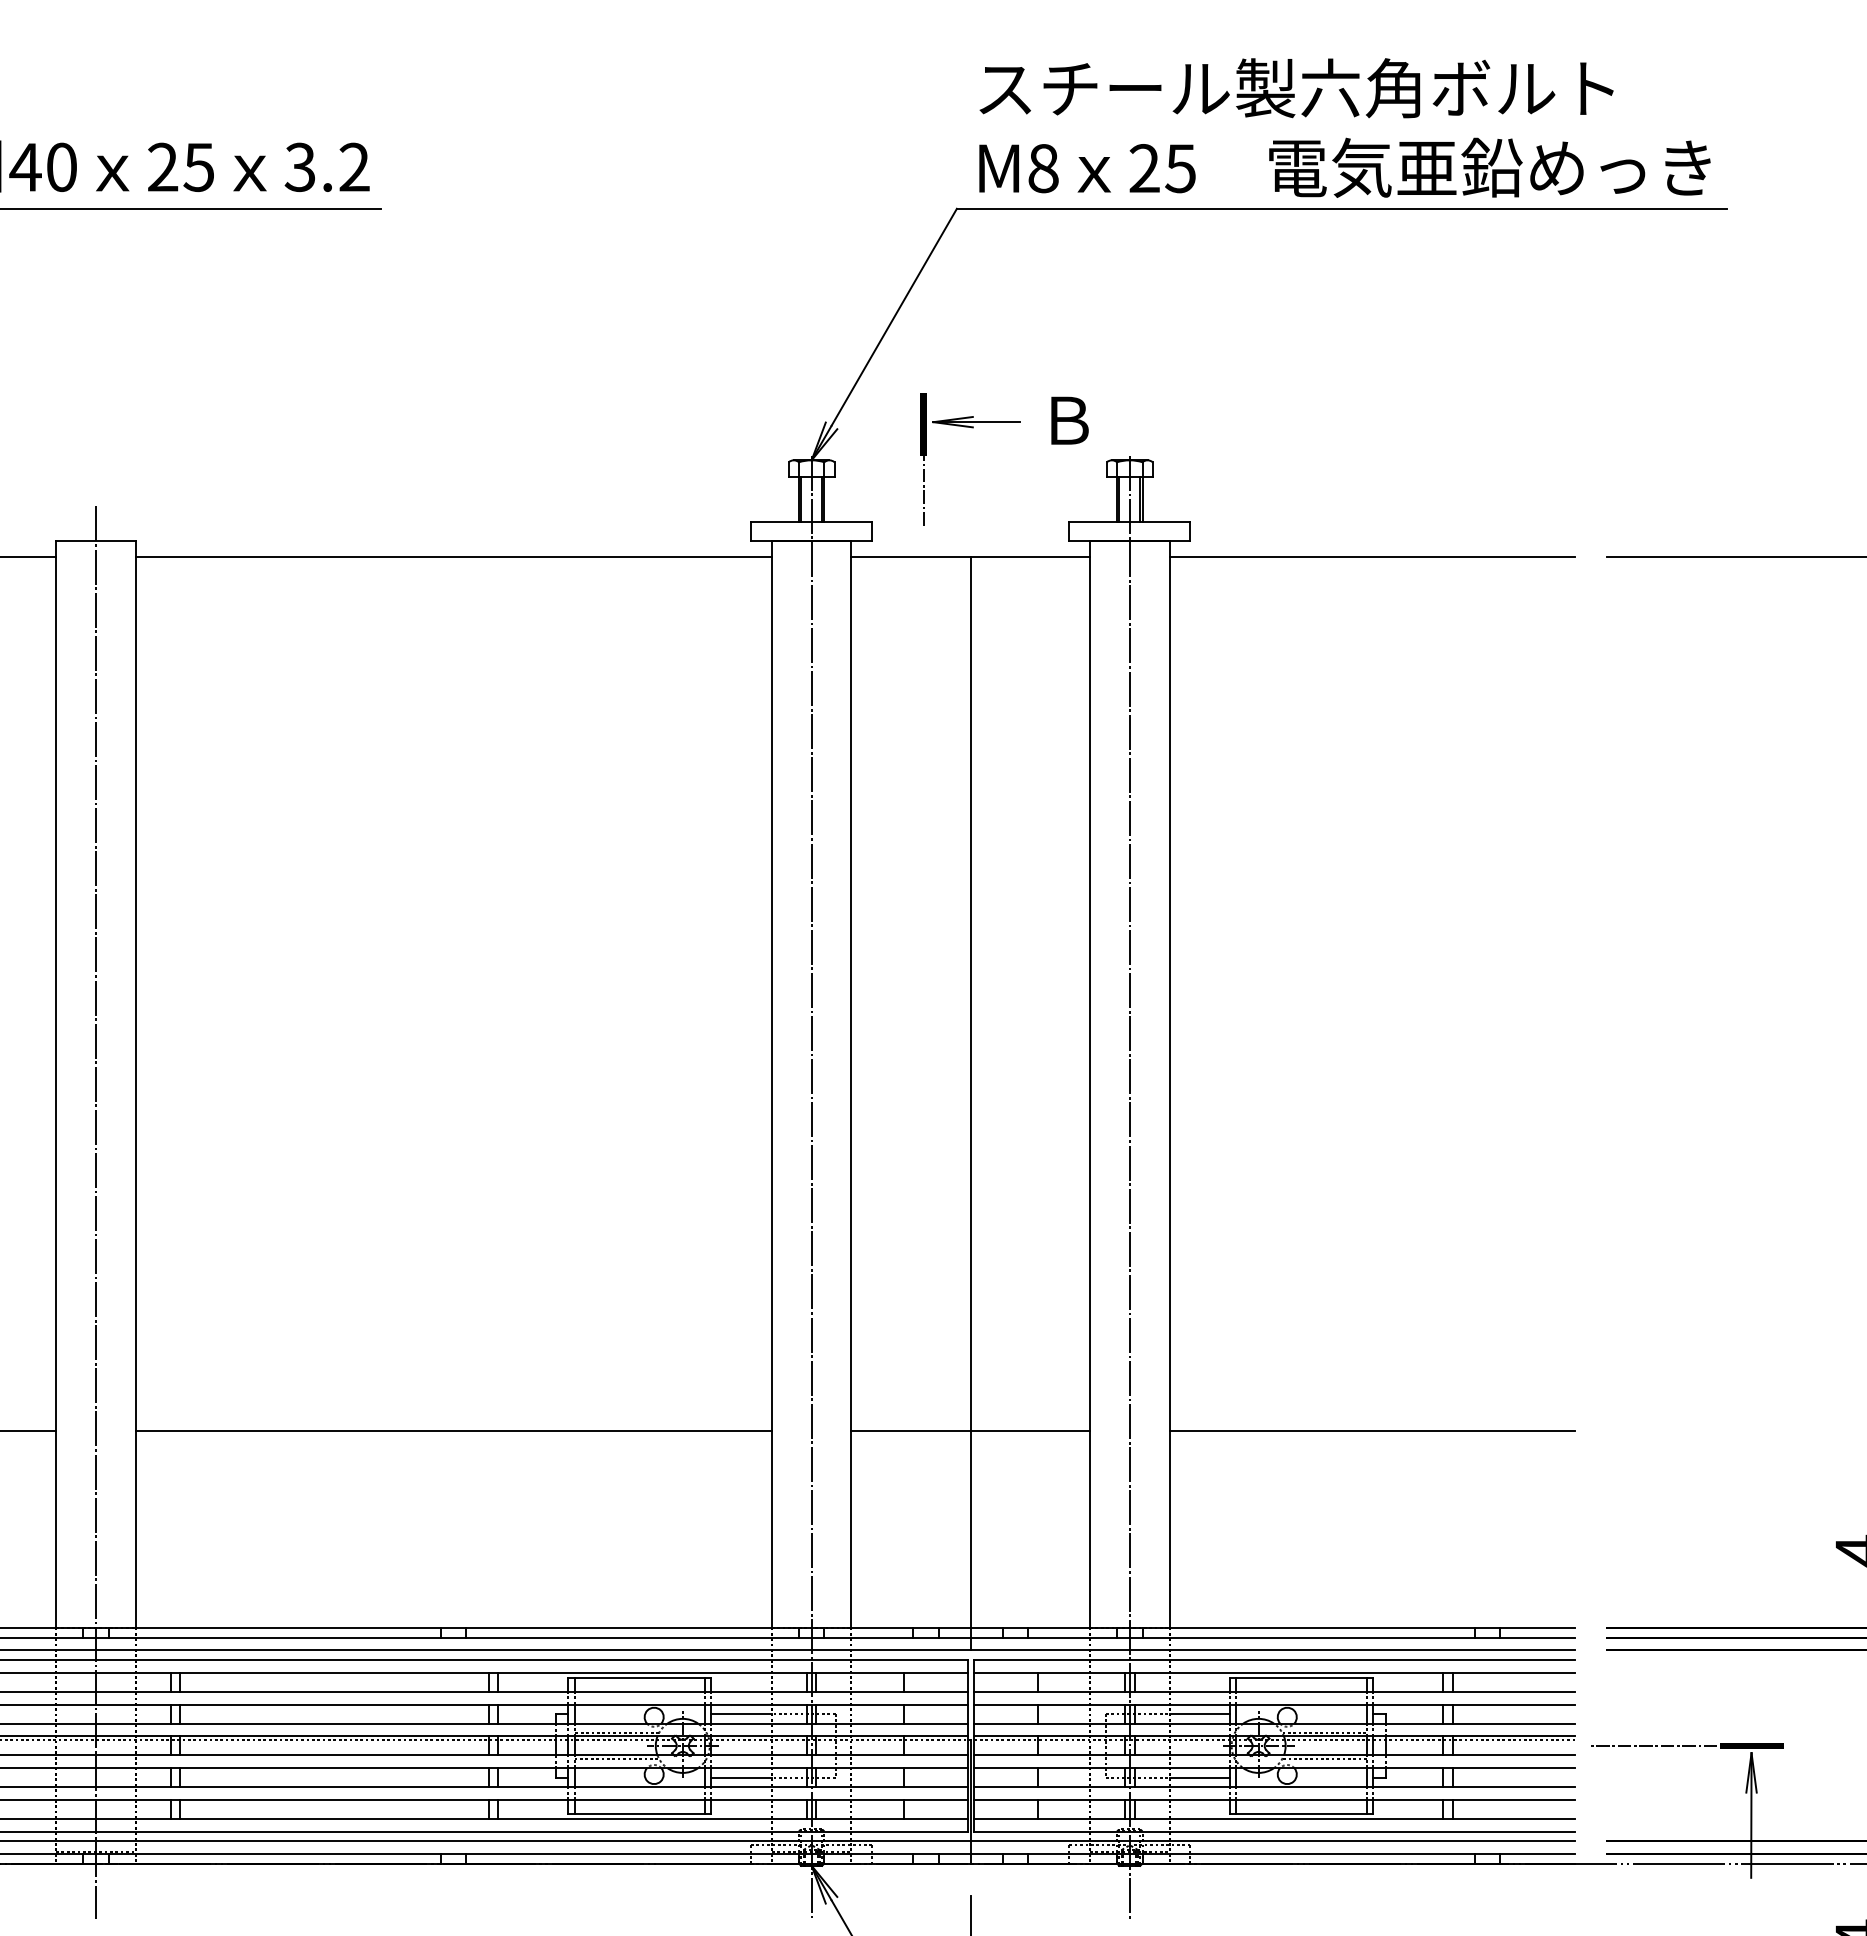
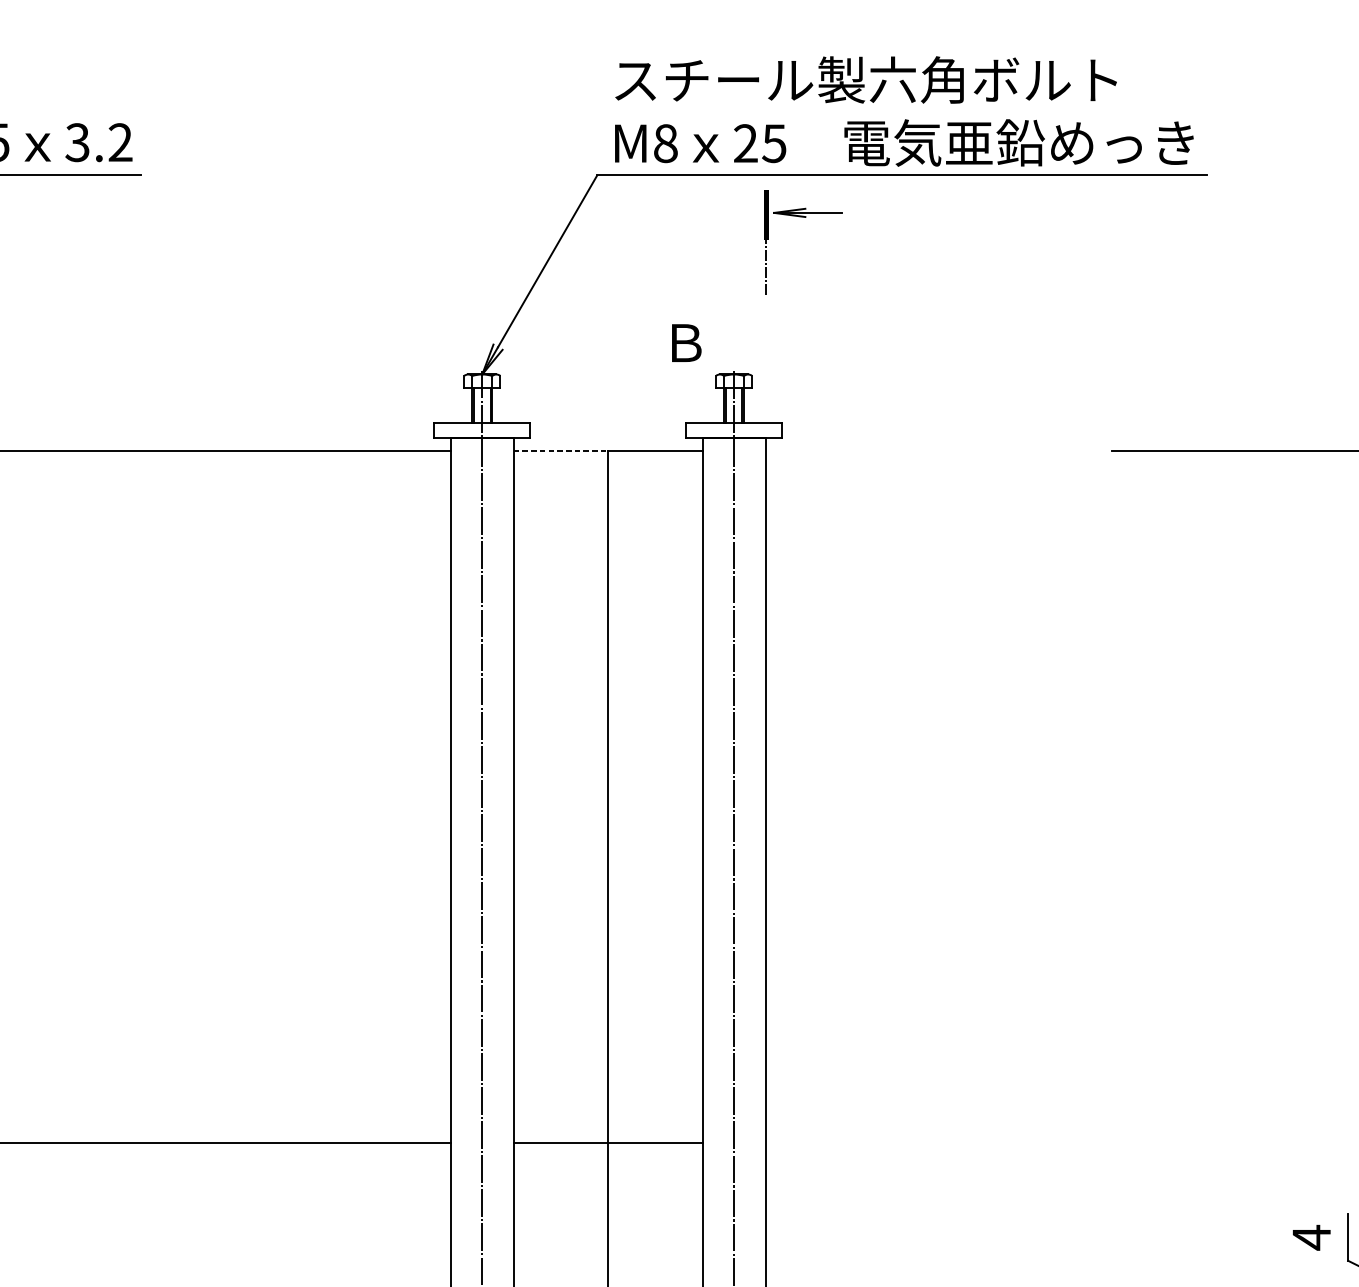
part: (971, 428) -> (804, 217), moved
line: (911, 556) -> (561, 450), solid -> dashed
line: (1372, 556) -> (926, 450), removed
line: (1372, 1430) -> (926, 1142), removed

